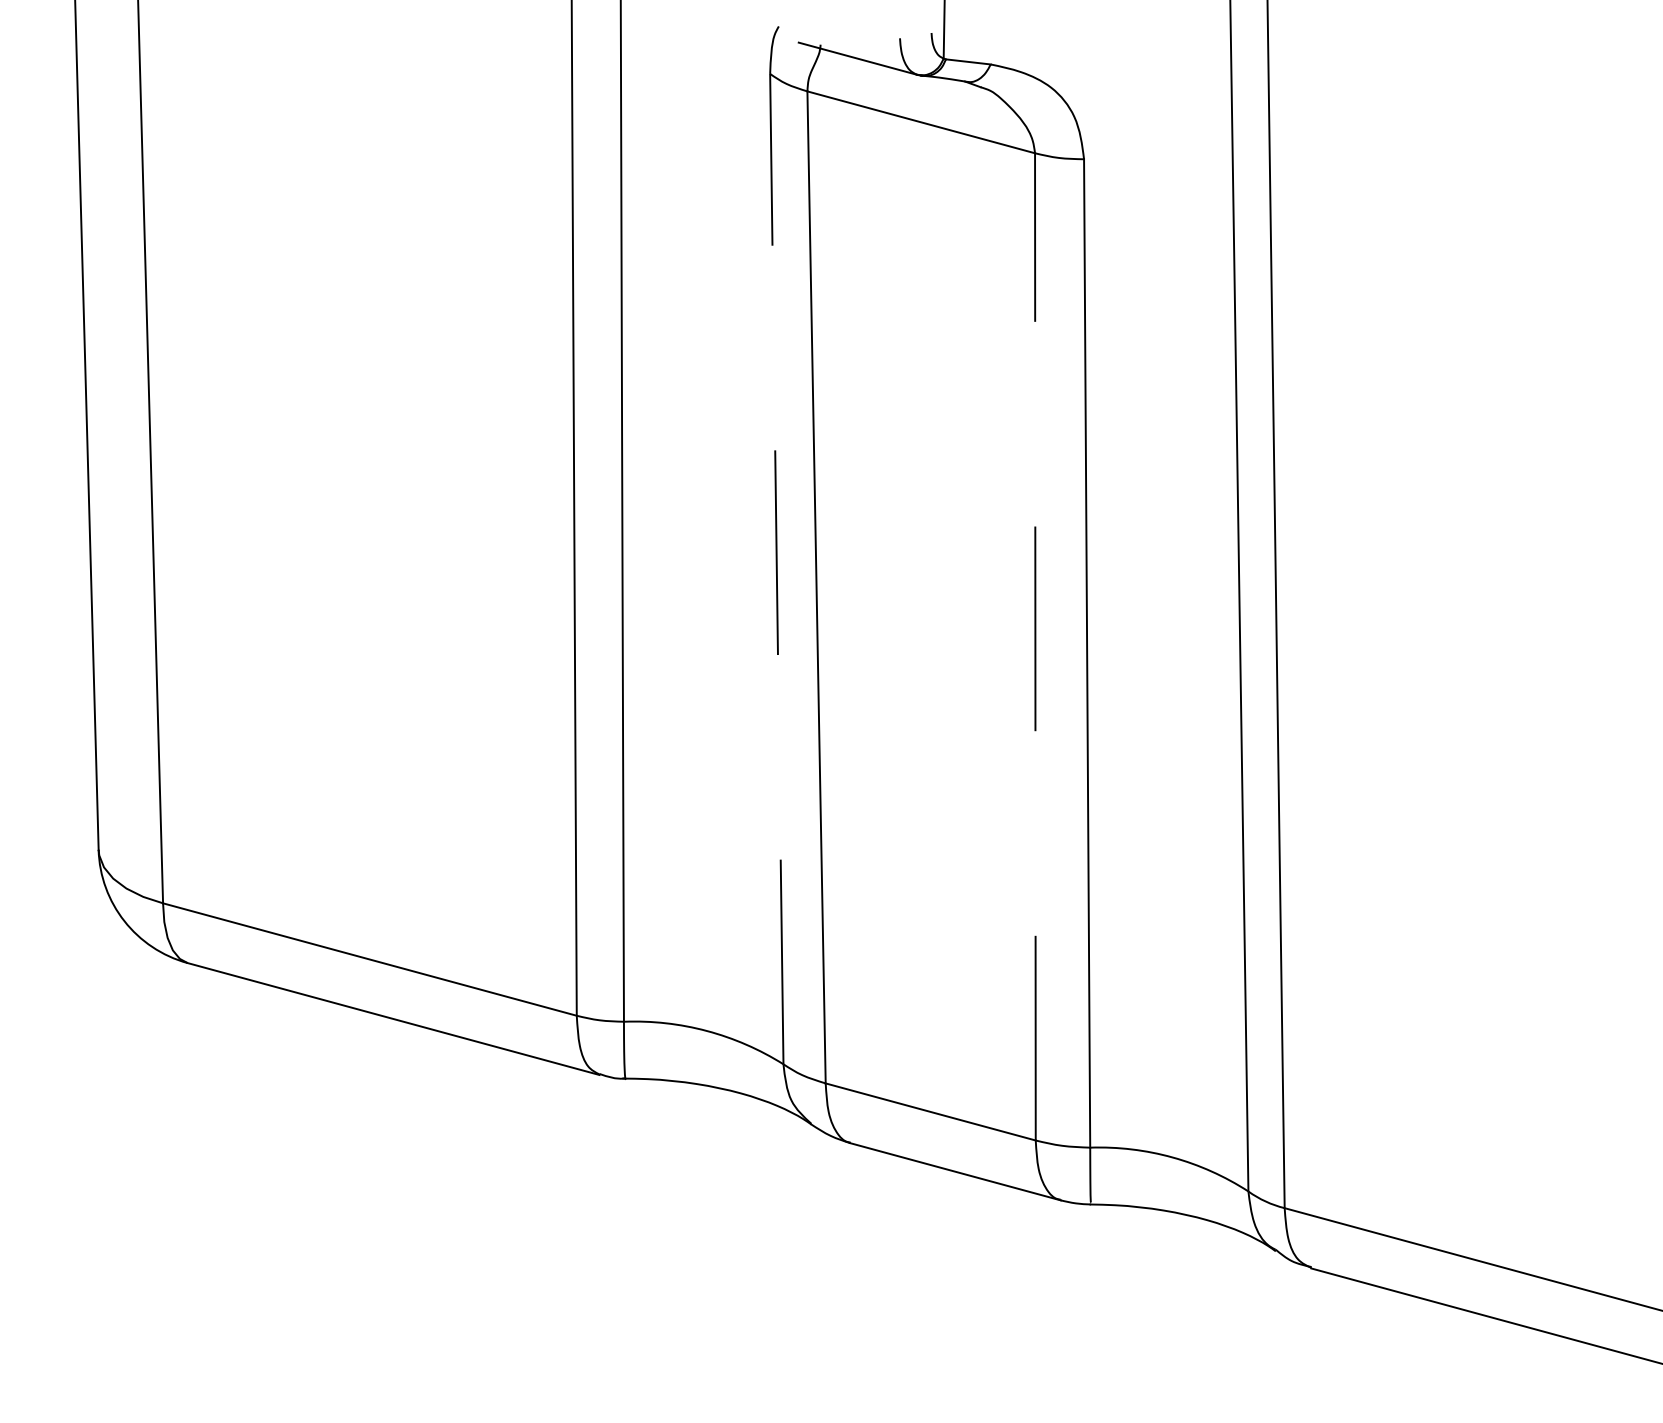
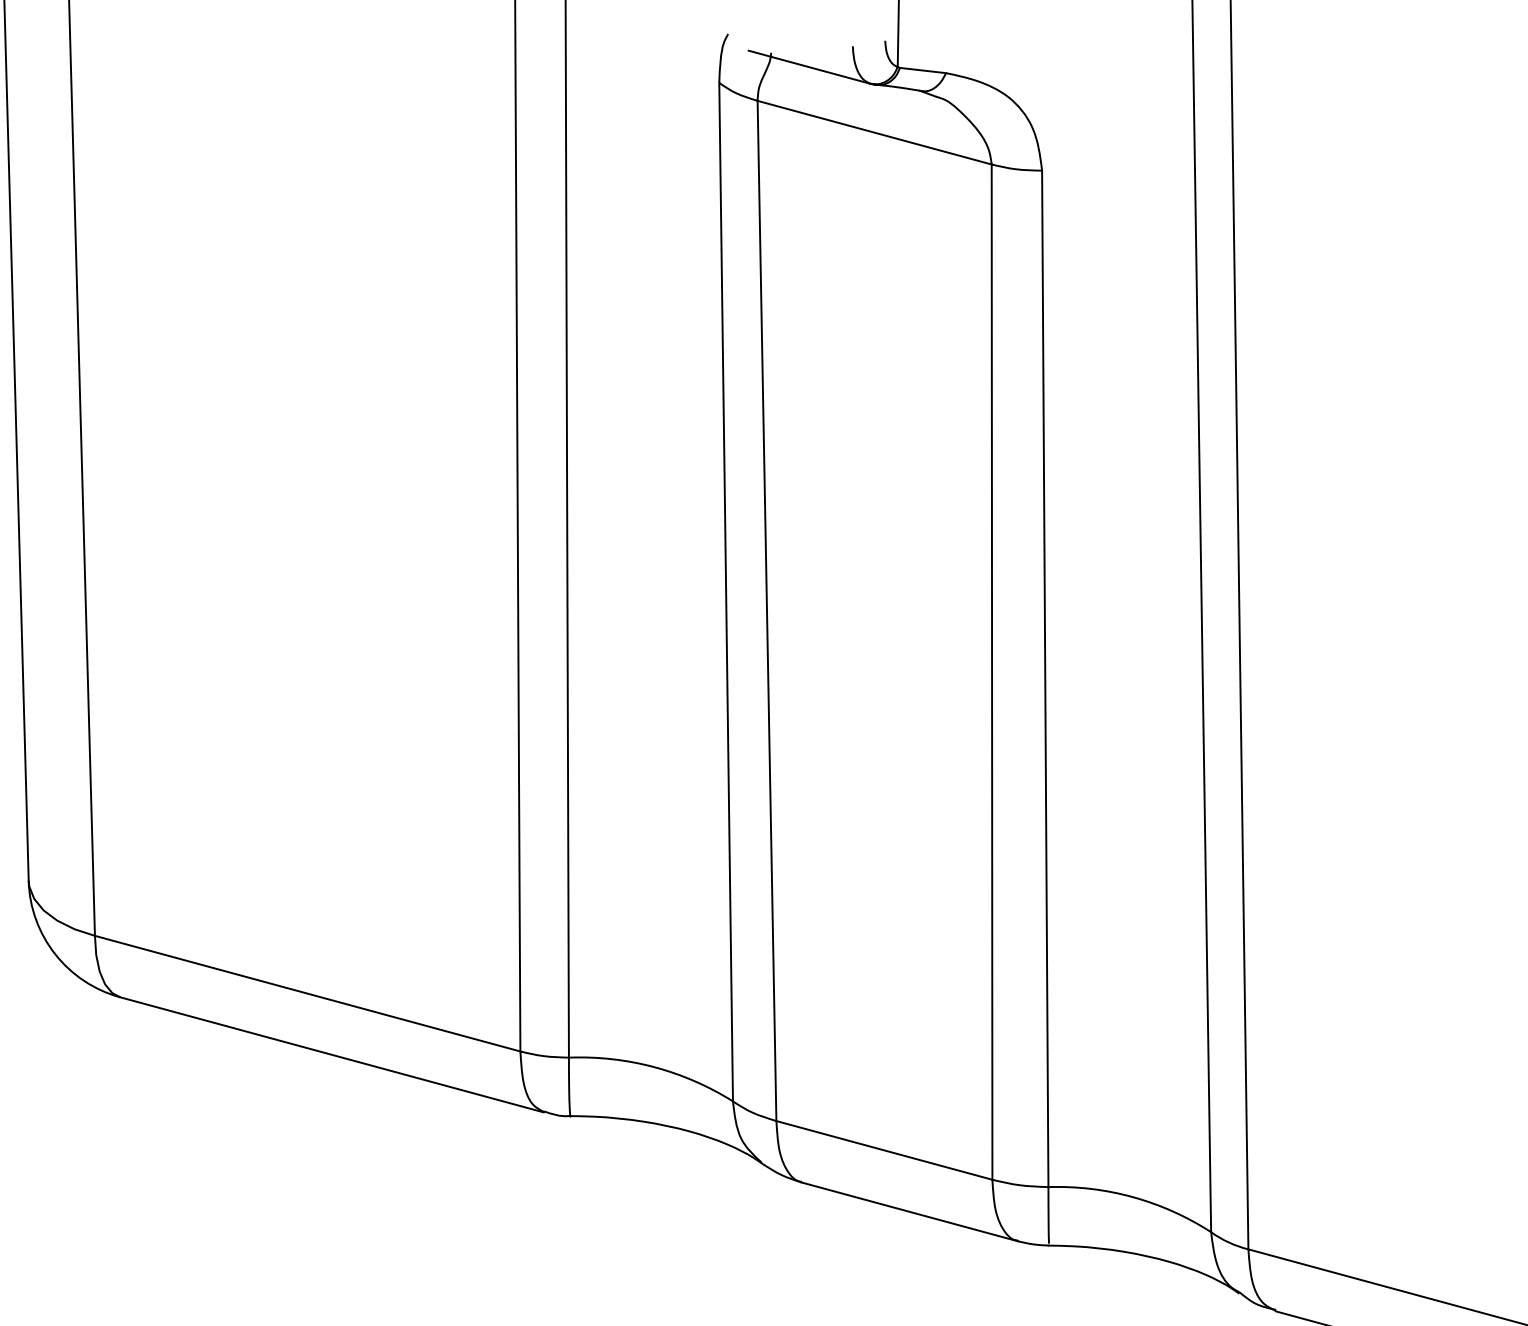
line: (776, 568) -> (725, 591), dashed -> solid
line: (1035, 646) -> (992, 671), dashed -> solid

